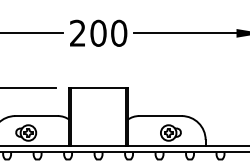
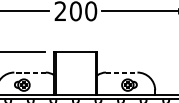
line: (36, 116) -> (29, 72), solid -> dashed
line: (160, 116) -> (121, 72), solid -> dashed

